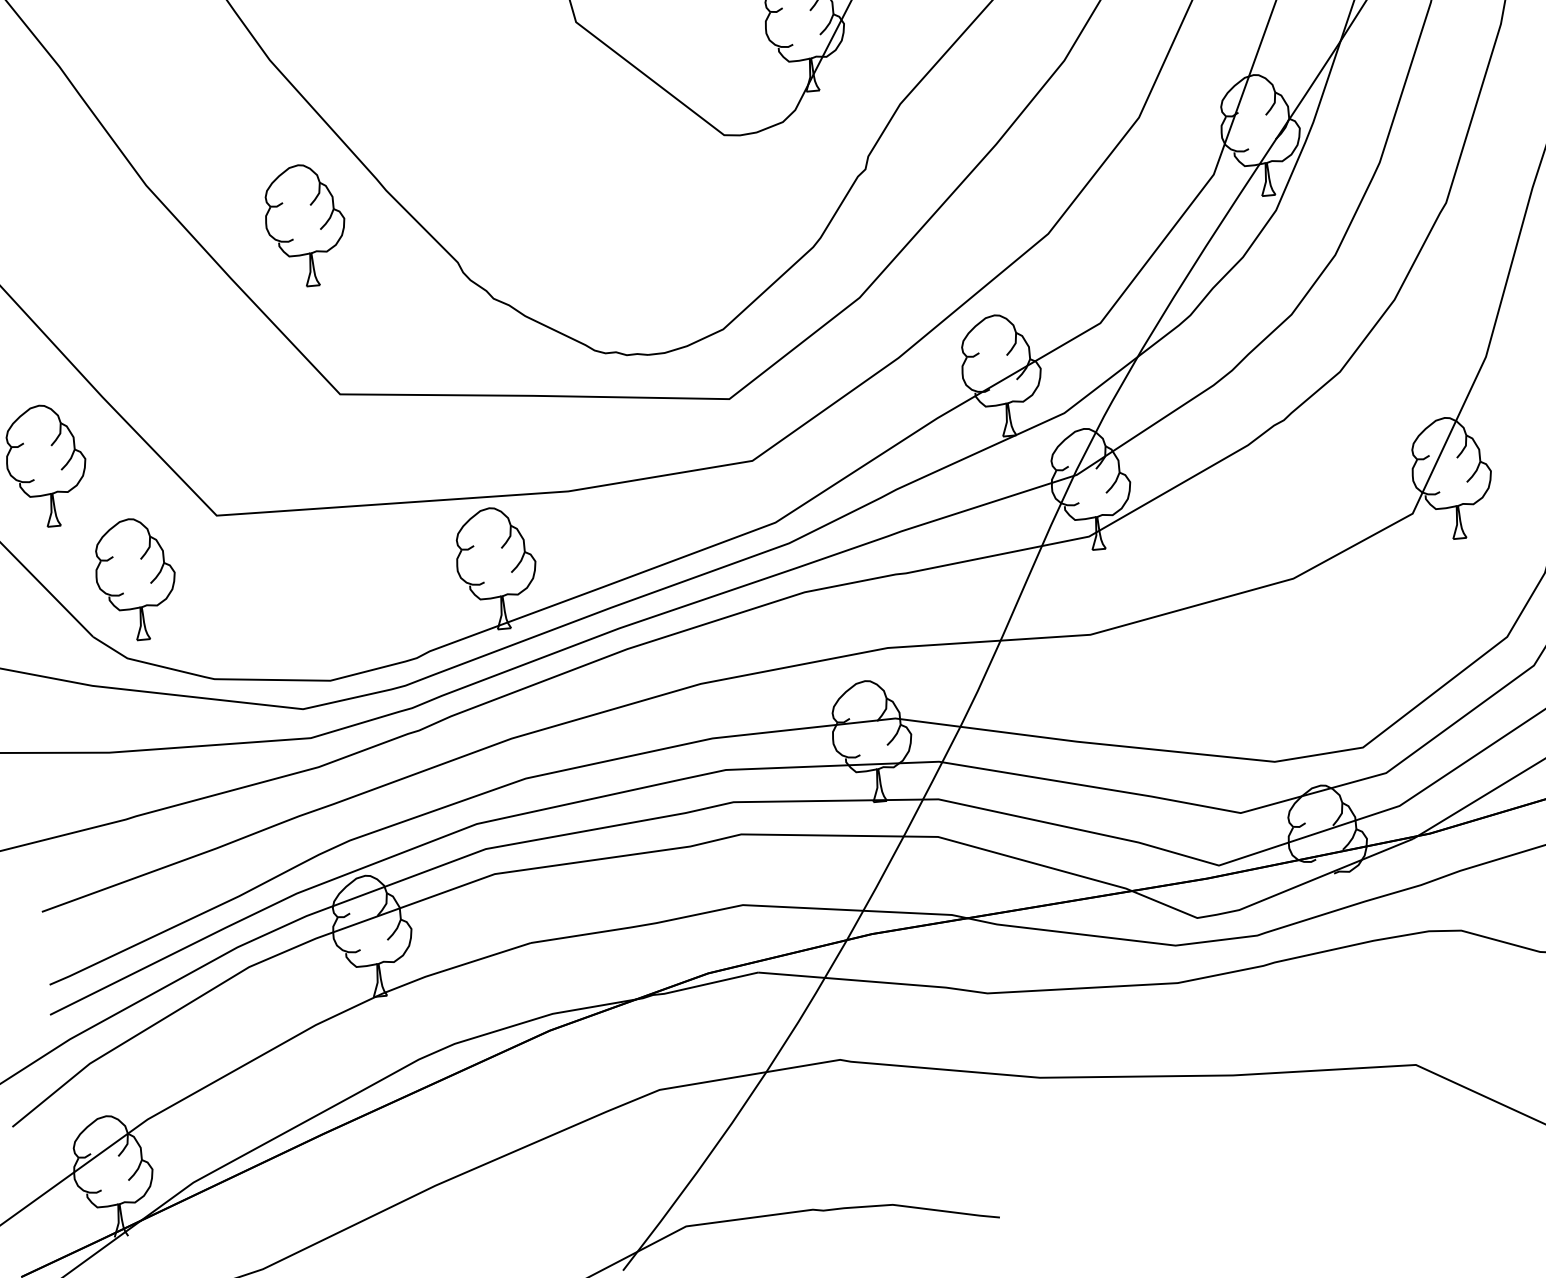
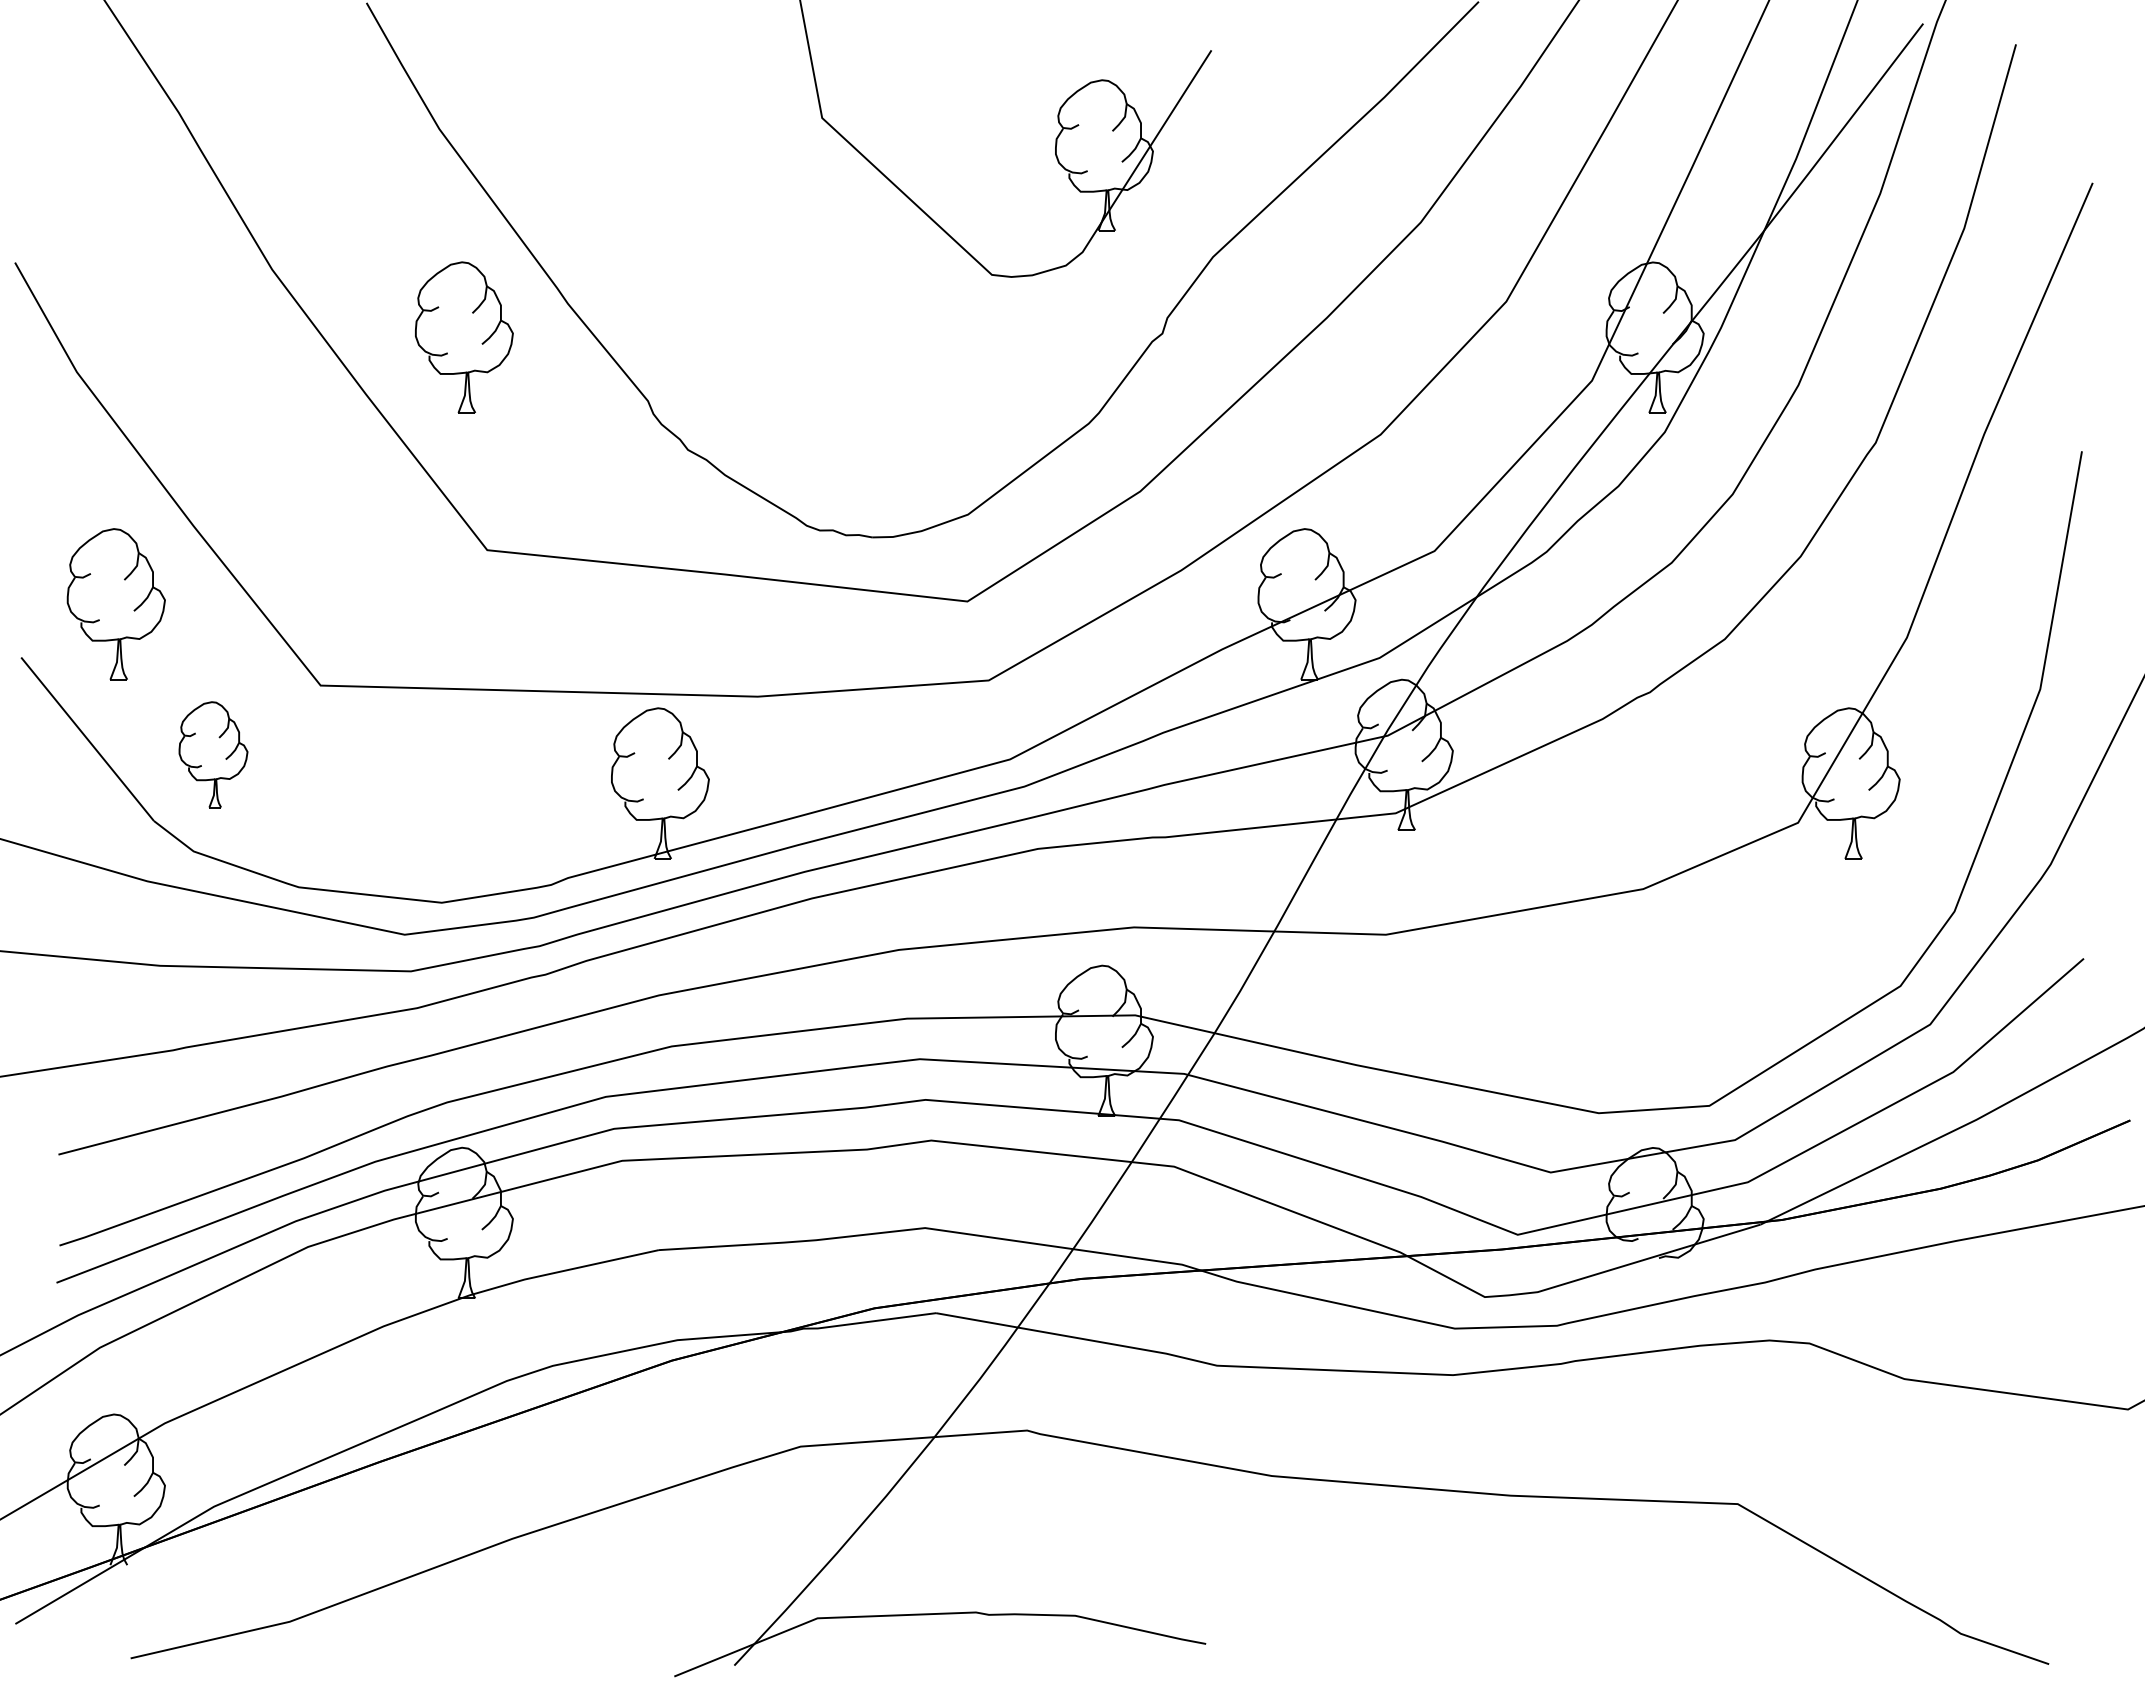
part: (135, 579) -> (213, 754), size x0.7

